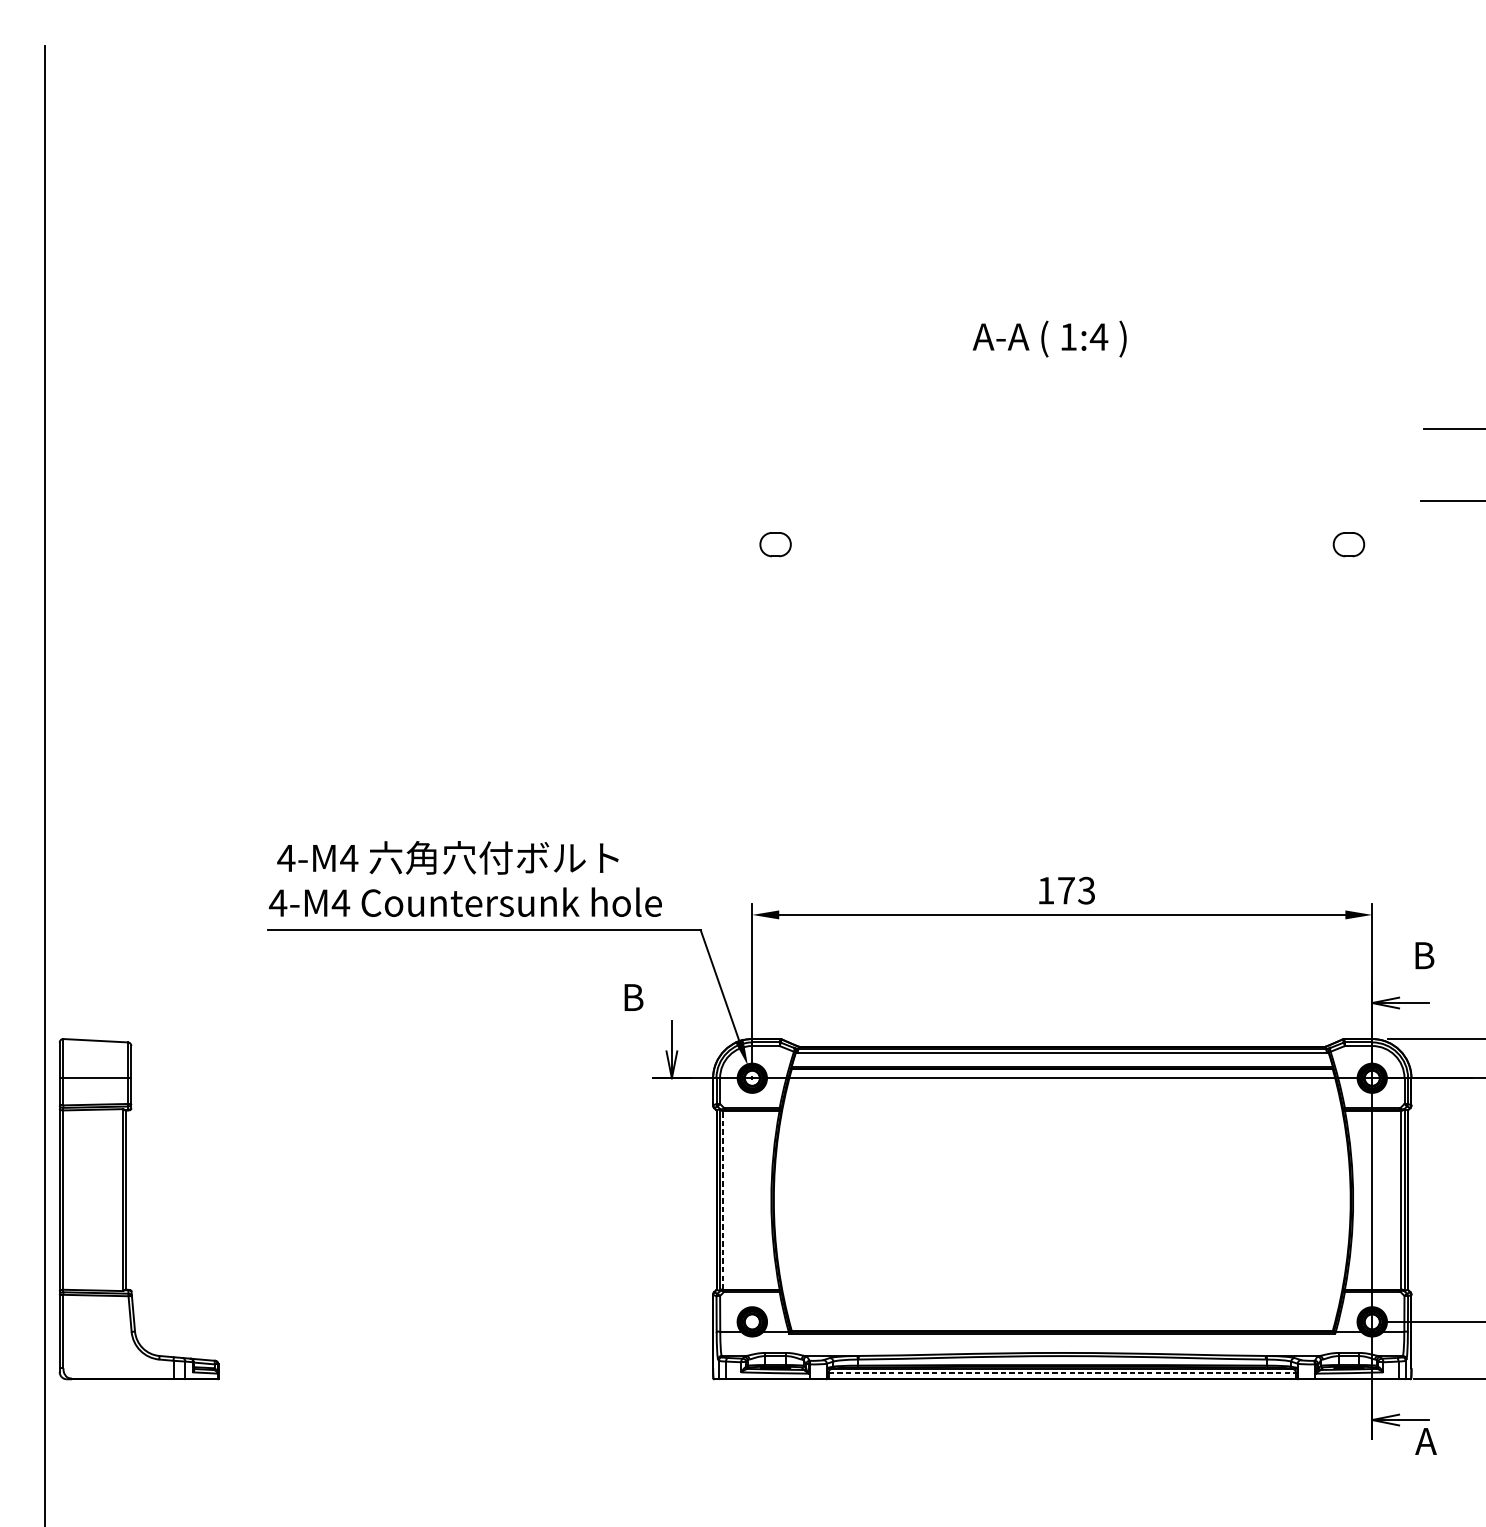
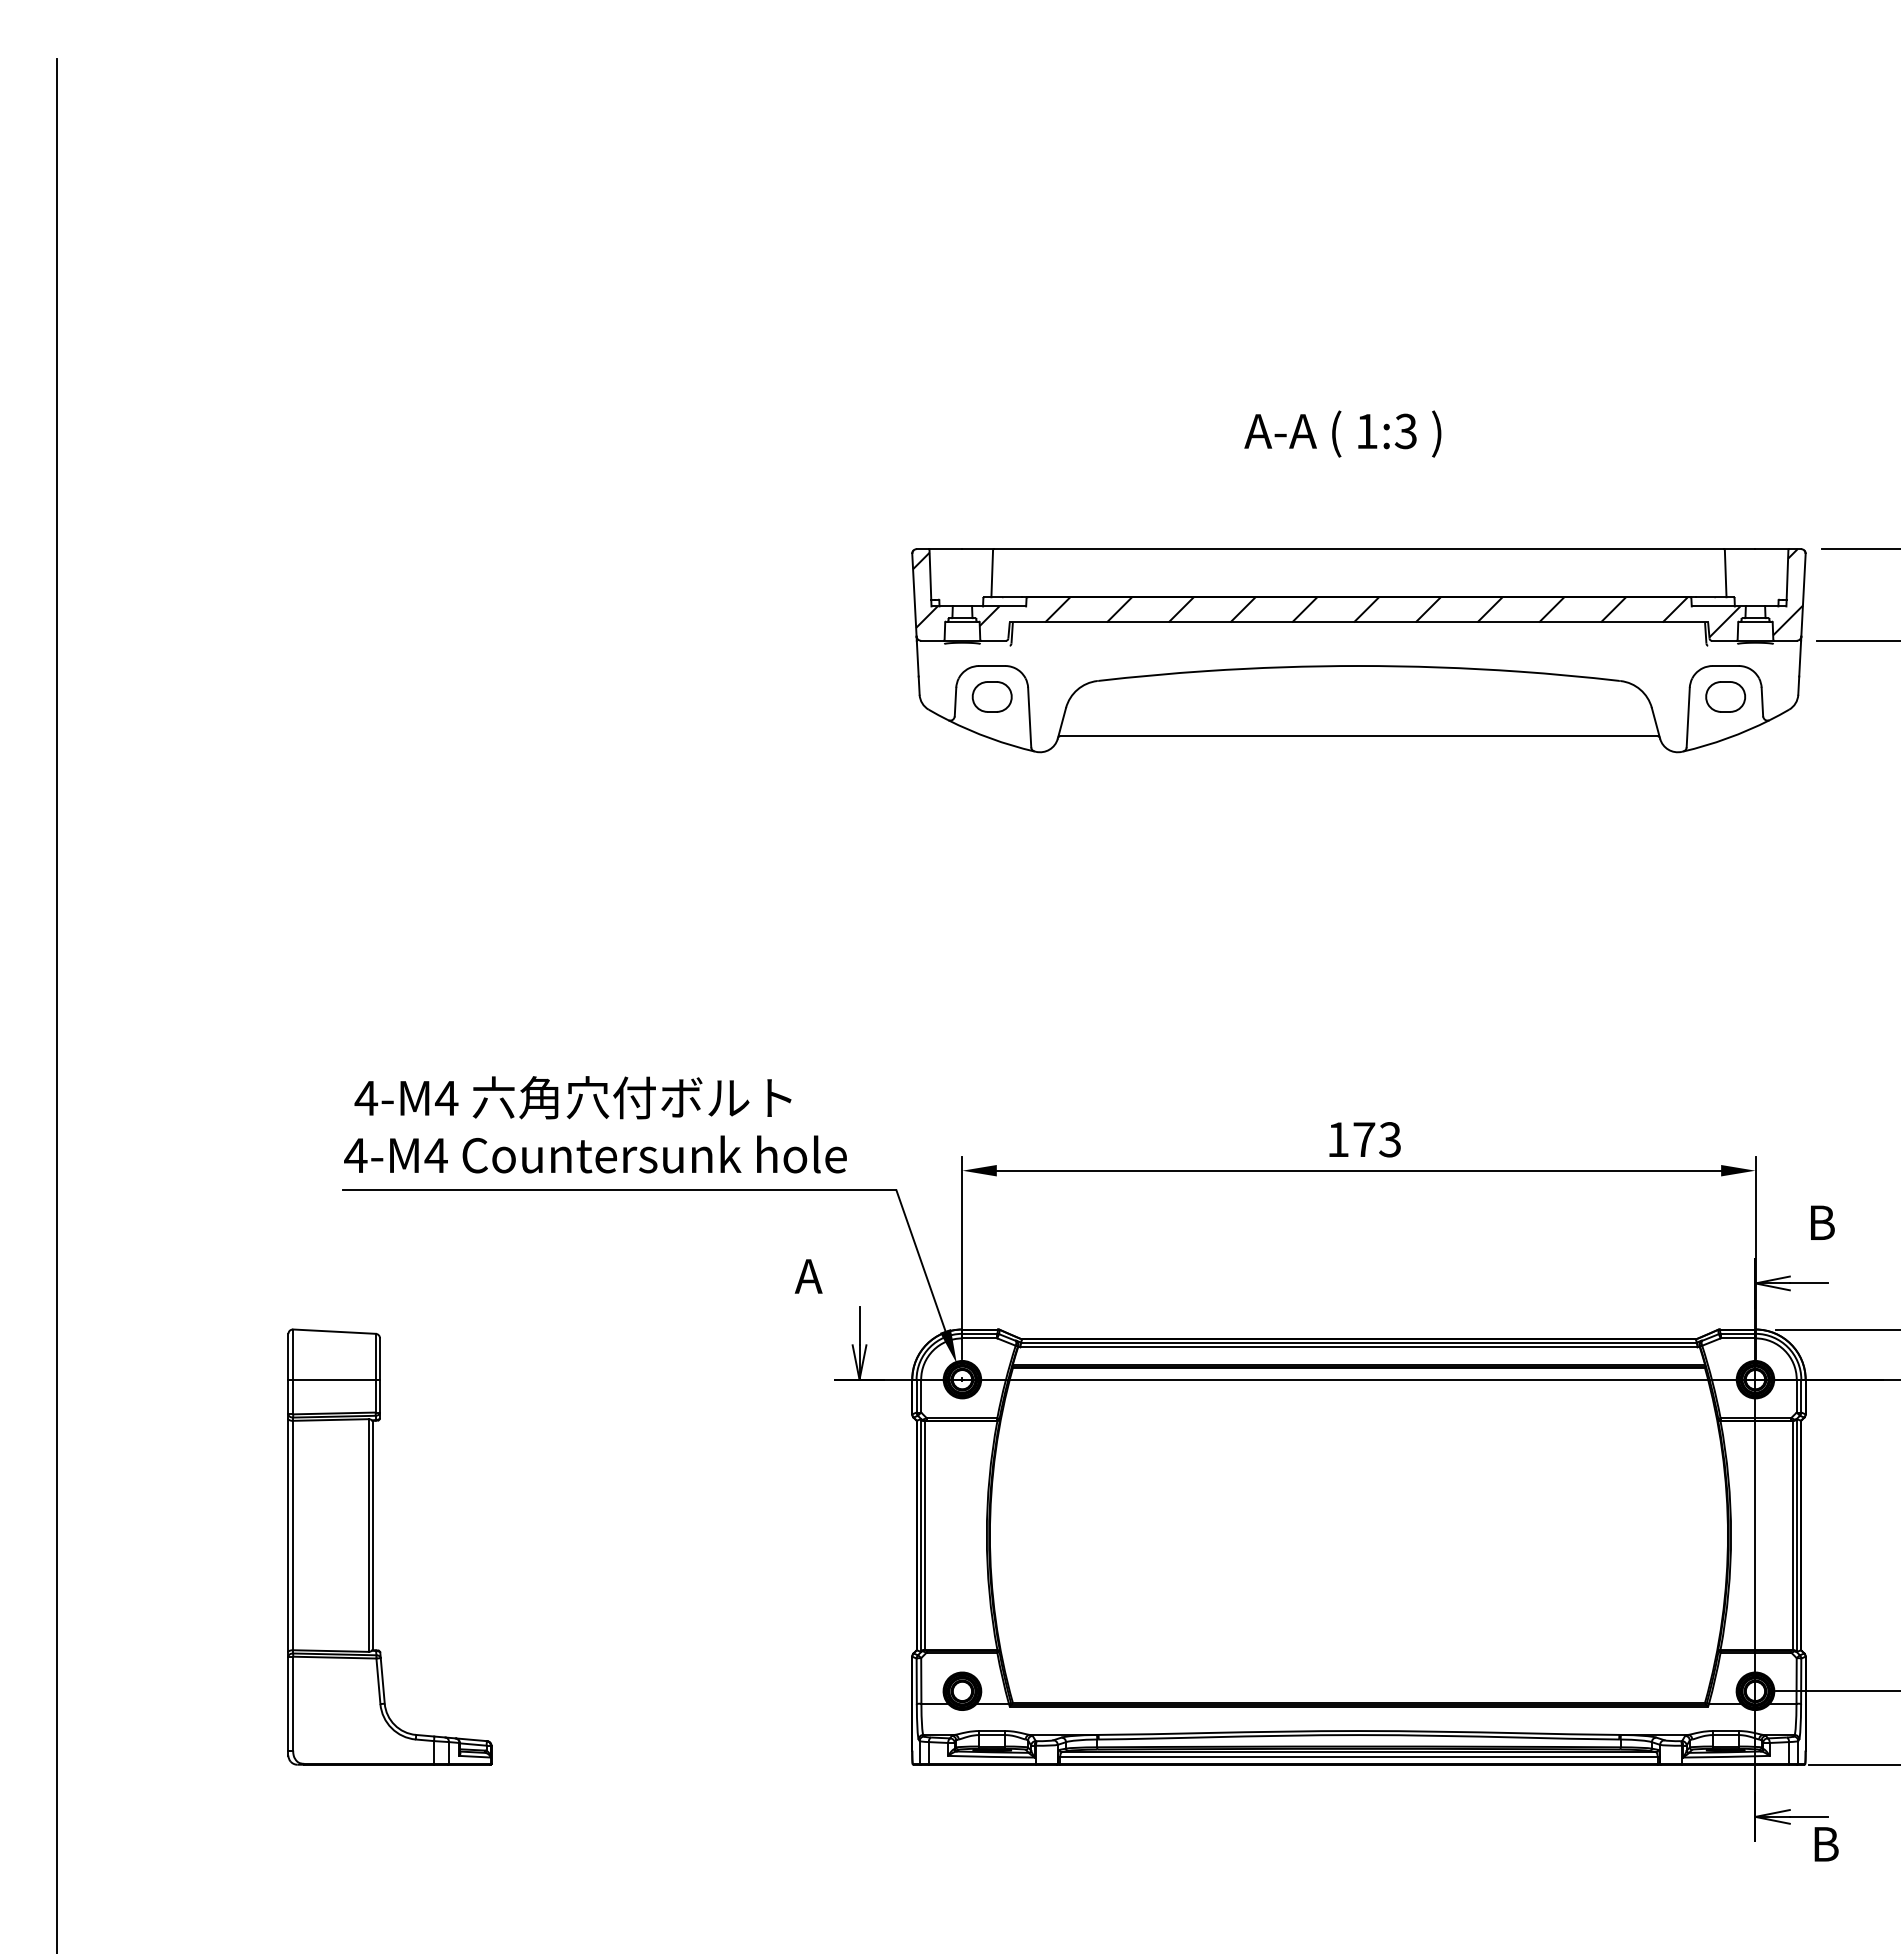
text: (1098, 337) -> (1405, 431), 1:4 -> 1:3
part: (1061, 508) -> (1358, 650), added
text: (631, 997) -> (808, 1276), B -> A
line: (723, 1200) -> (925, 1535), dashed -> solid
part: (126, 1208) -> (373, 1546), moved
line: (1061, 1372) -> (1358, 1756), dashed -> solid
text: (1426, 1441) -> (1824, 1844), A -> B

